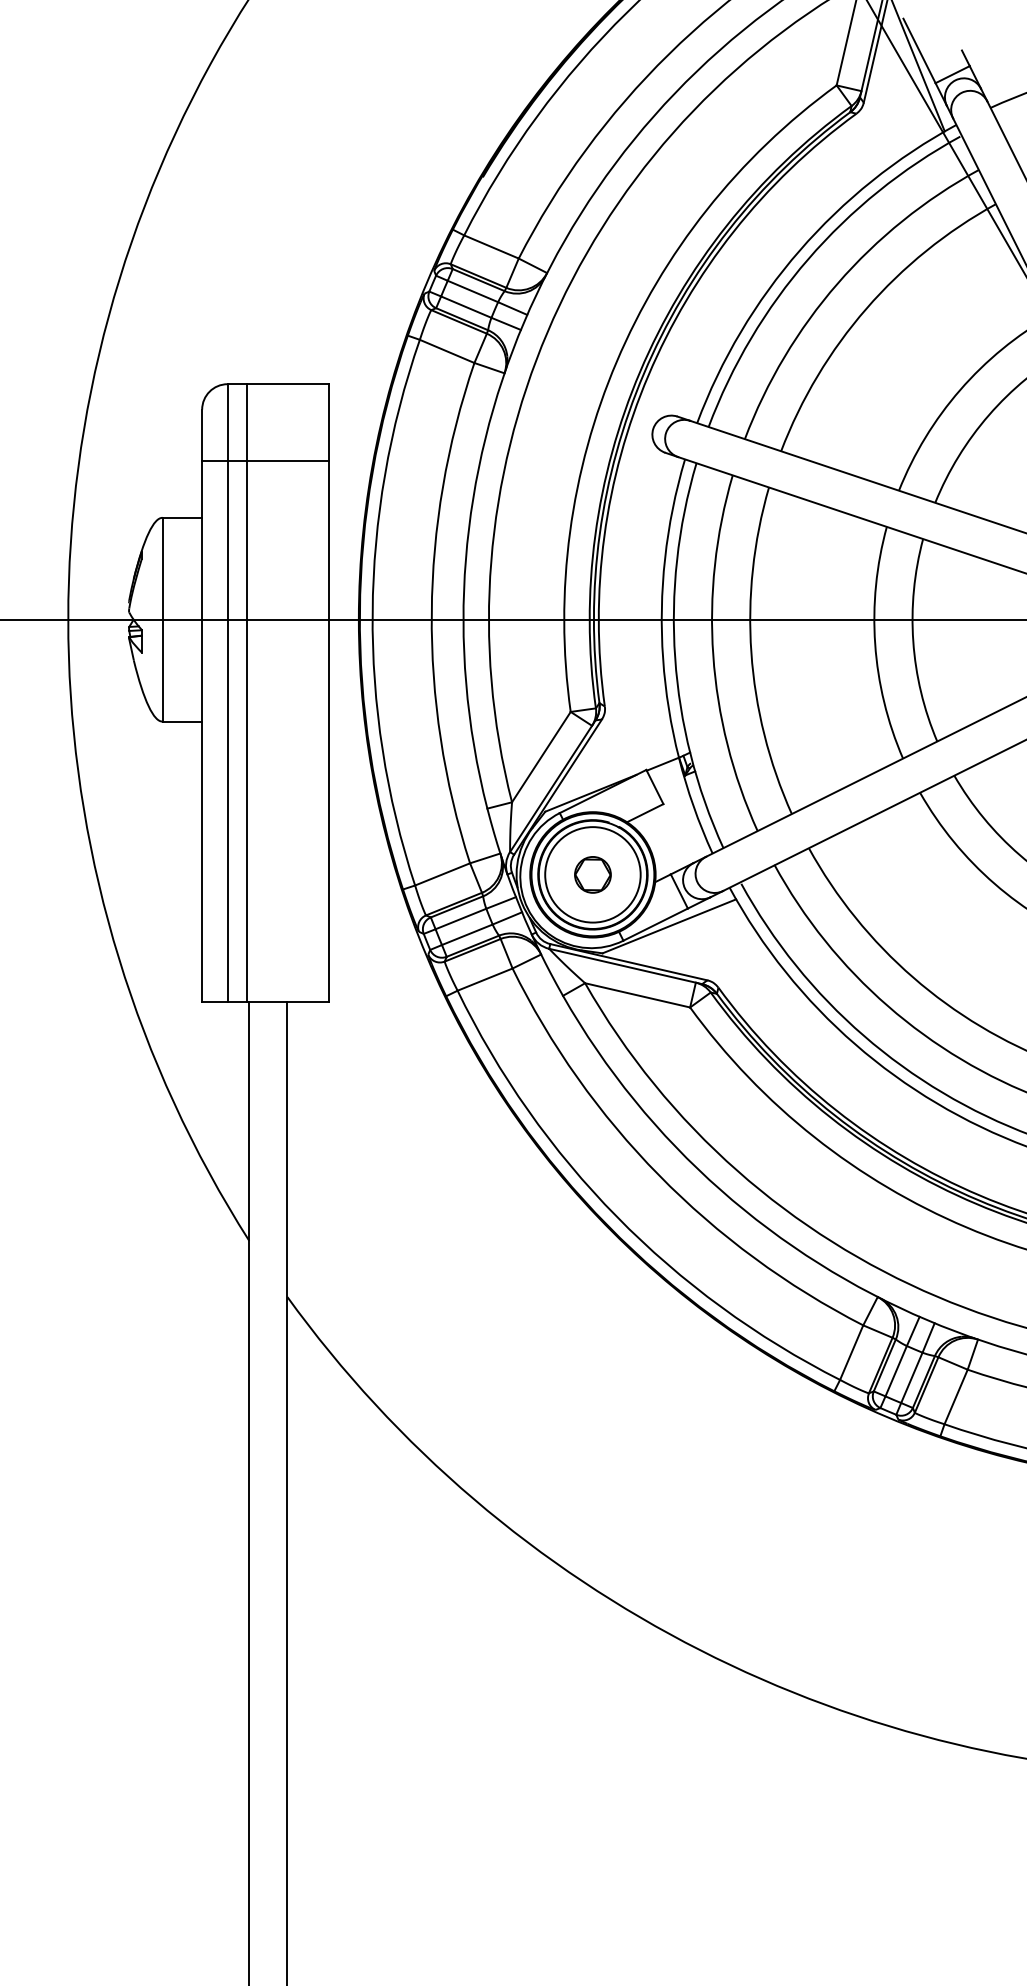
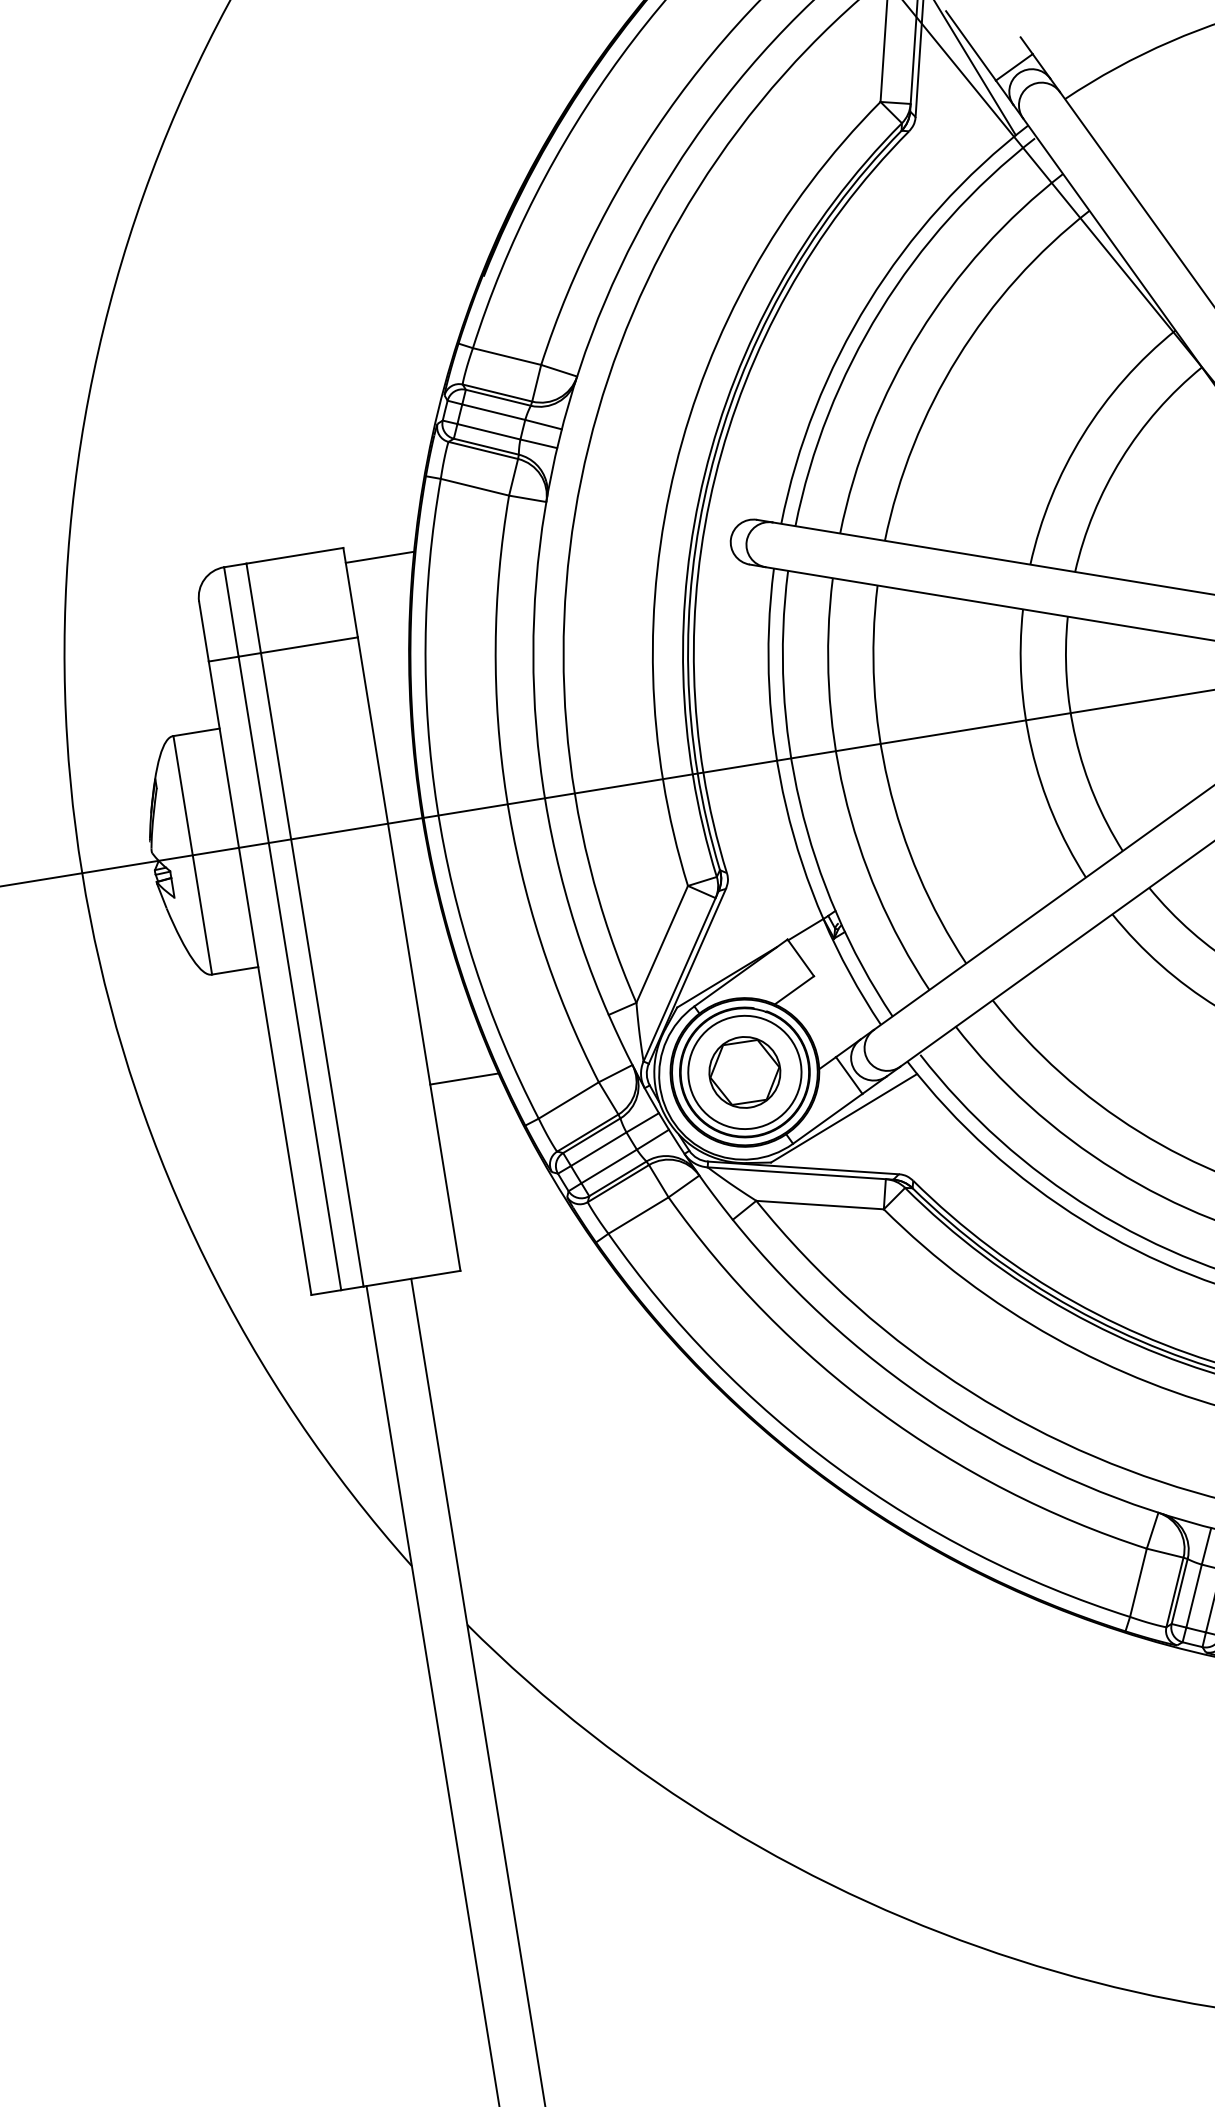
line: (358, 396) -> (379, 556), added
line: (358, 842) -> (464, 1079), added
part: (592, 874) -> (744, 1072), size x1.67

